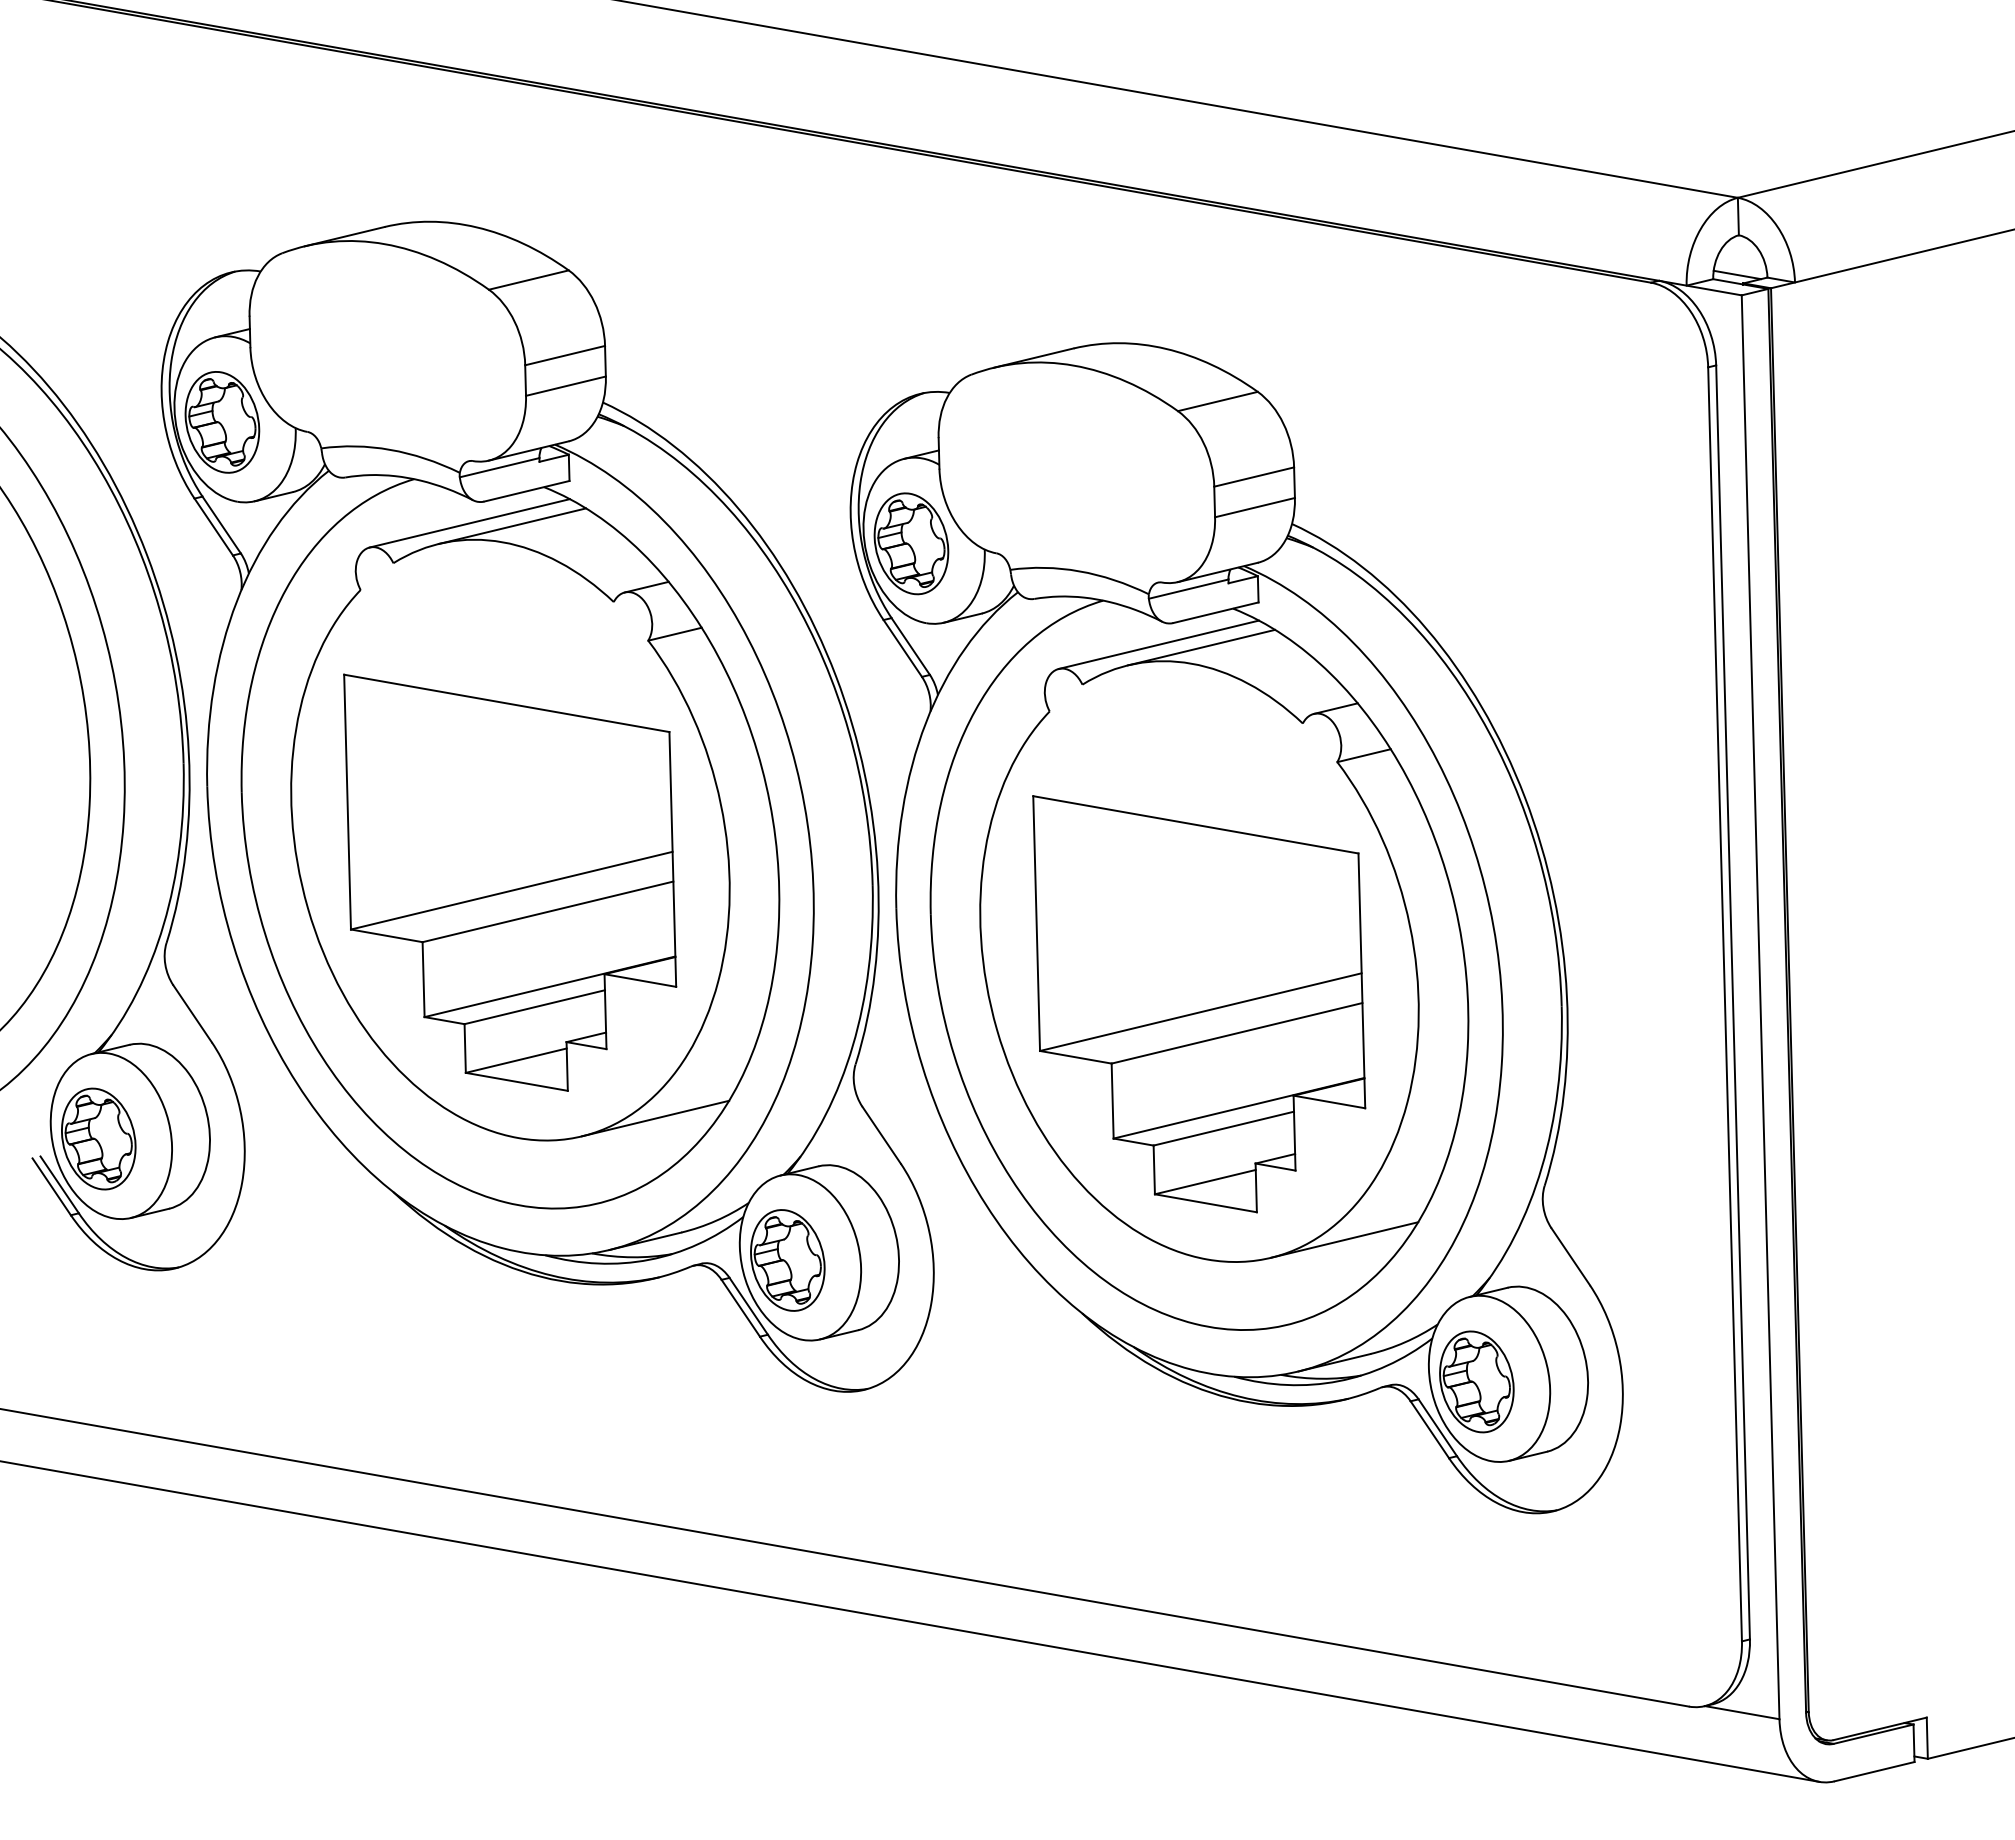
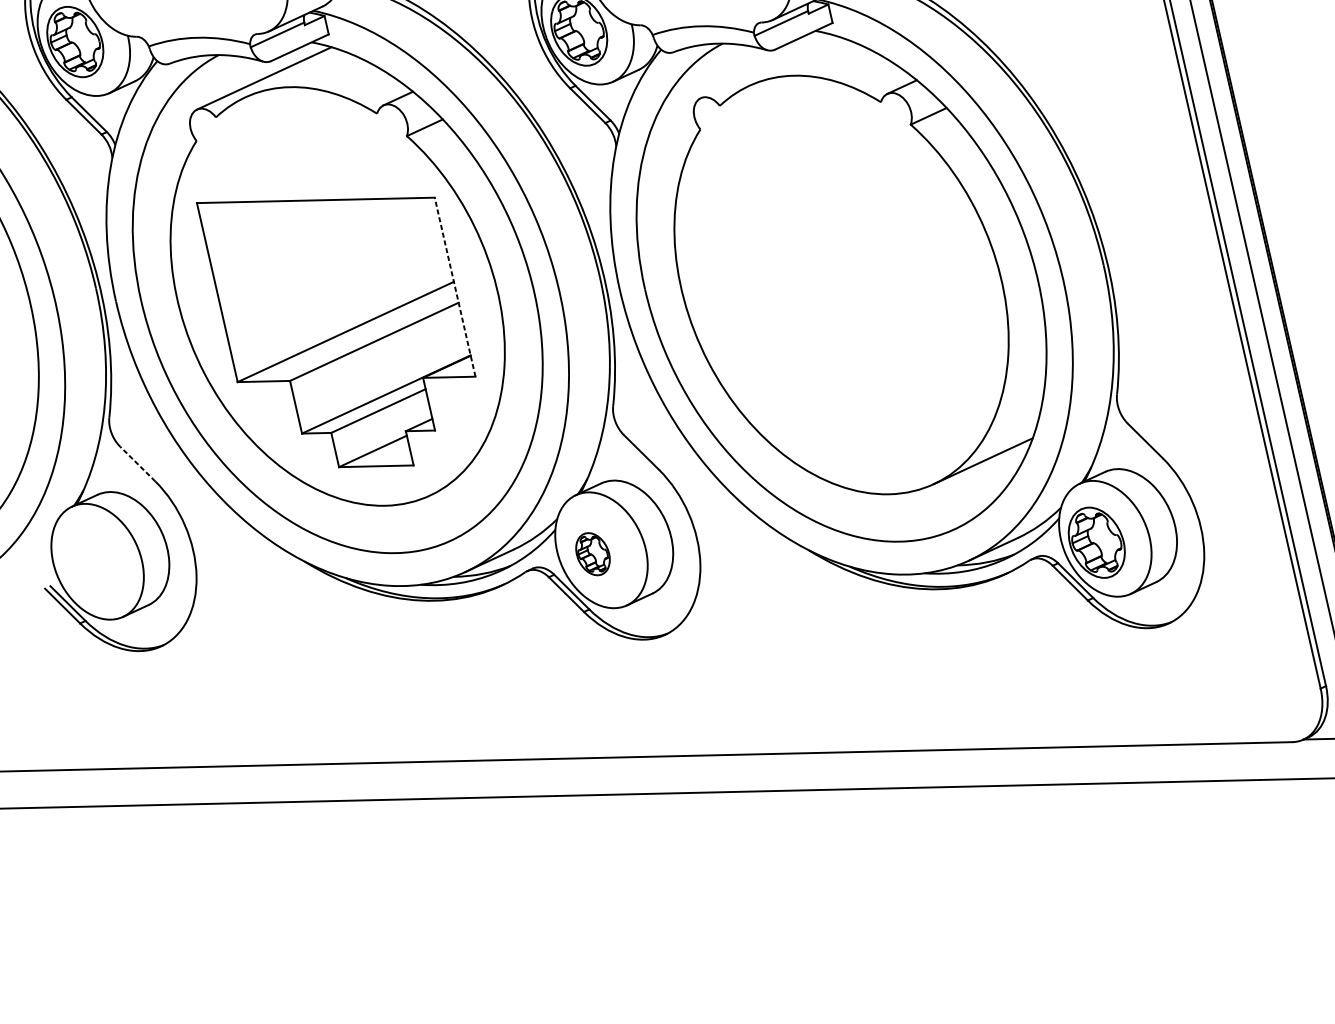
line: (512, 525) -> (294, 73), removed
line: (1158, 644) -> (767, 66), removed
line: (1201, 647) -> (798, 62), removed
line: (672, 858) -> (454, 286), solid -> dashed
part: (1199, 1004) -> (847, 315), removed
line: (192, 1013) -> (137, 463), solid -> dashed
line: (655, 1118) -> (479, 472), removed
part: (98, 1138) -> (88, 565), removed
part: (787, 1260) -> (592, 554), size x0.6

